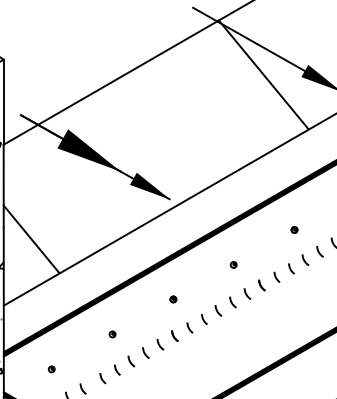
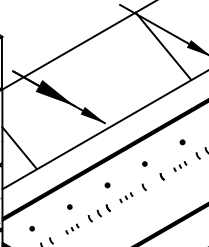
part: (291, 268) -> (180, 166), size x0.6
arc: (245, 293) -> (152, 181), removed
part: (204, 318) -> (126, 197), size x0.6
part: (116, 368) -> (72, 228), size x0.6

